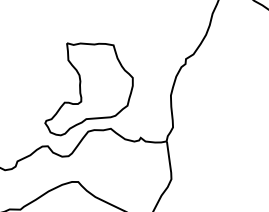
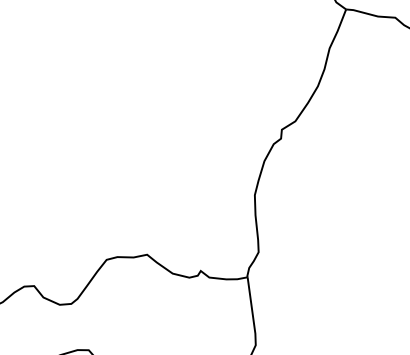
part: (88, 89) -> (107, 184), removed

